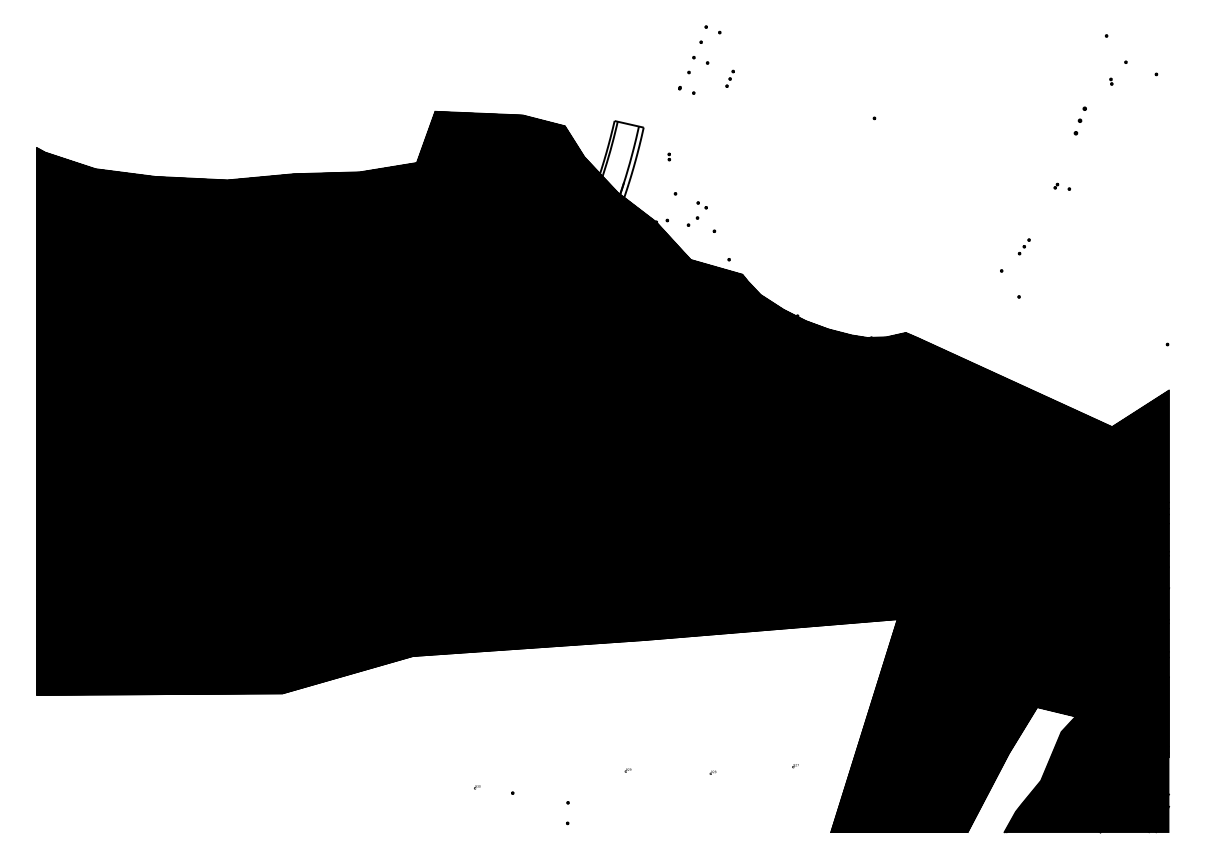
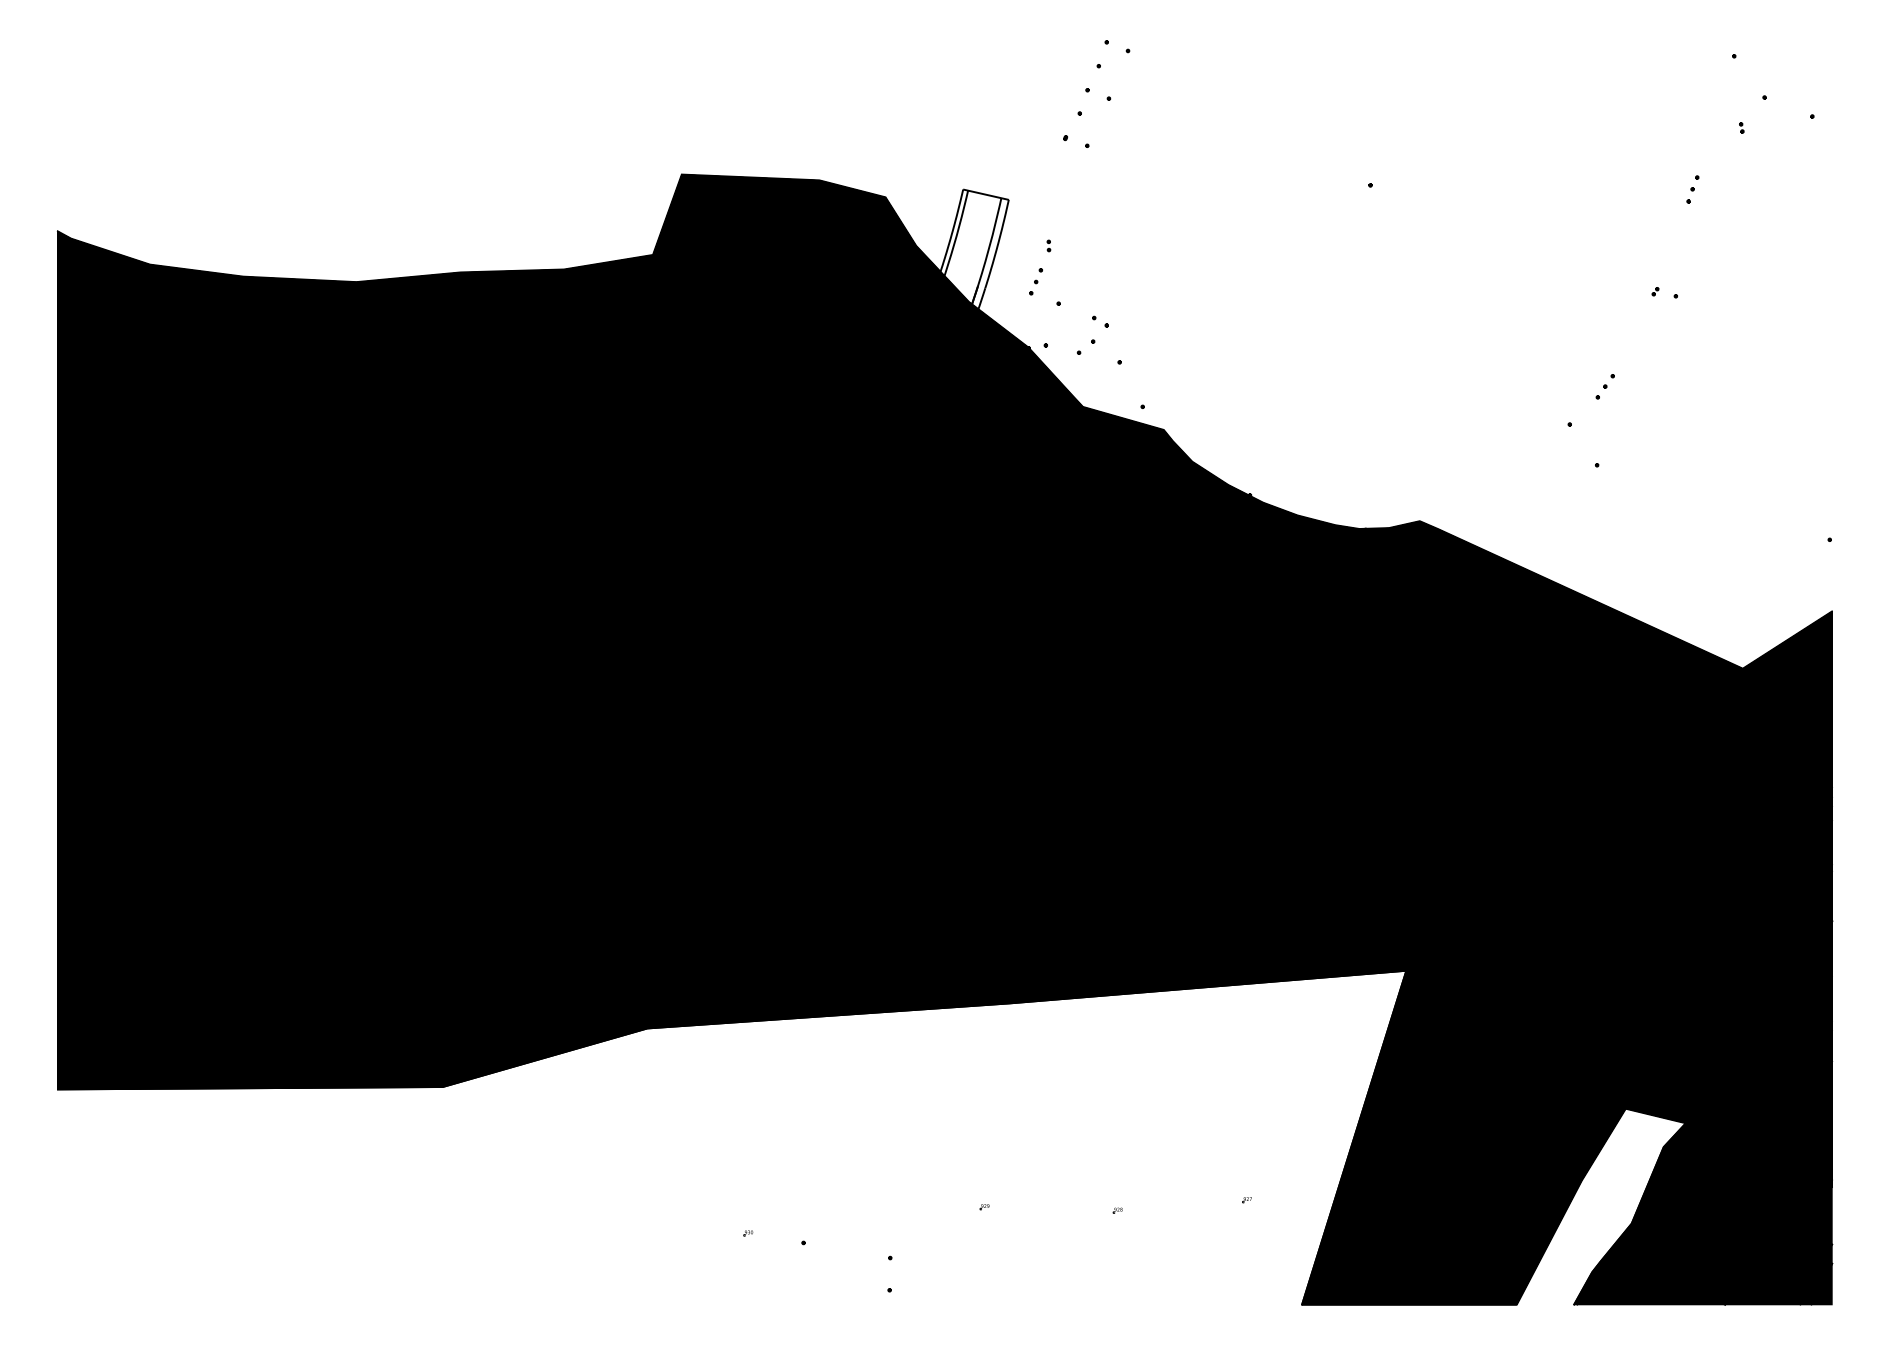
part: (729, 78) -> (1035, 281), moved
part: (1079, 120) -> (1691, 188), size x0.62

